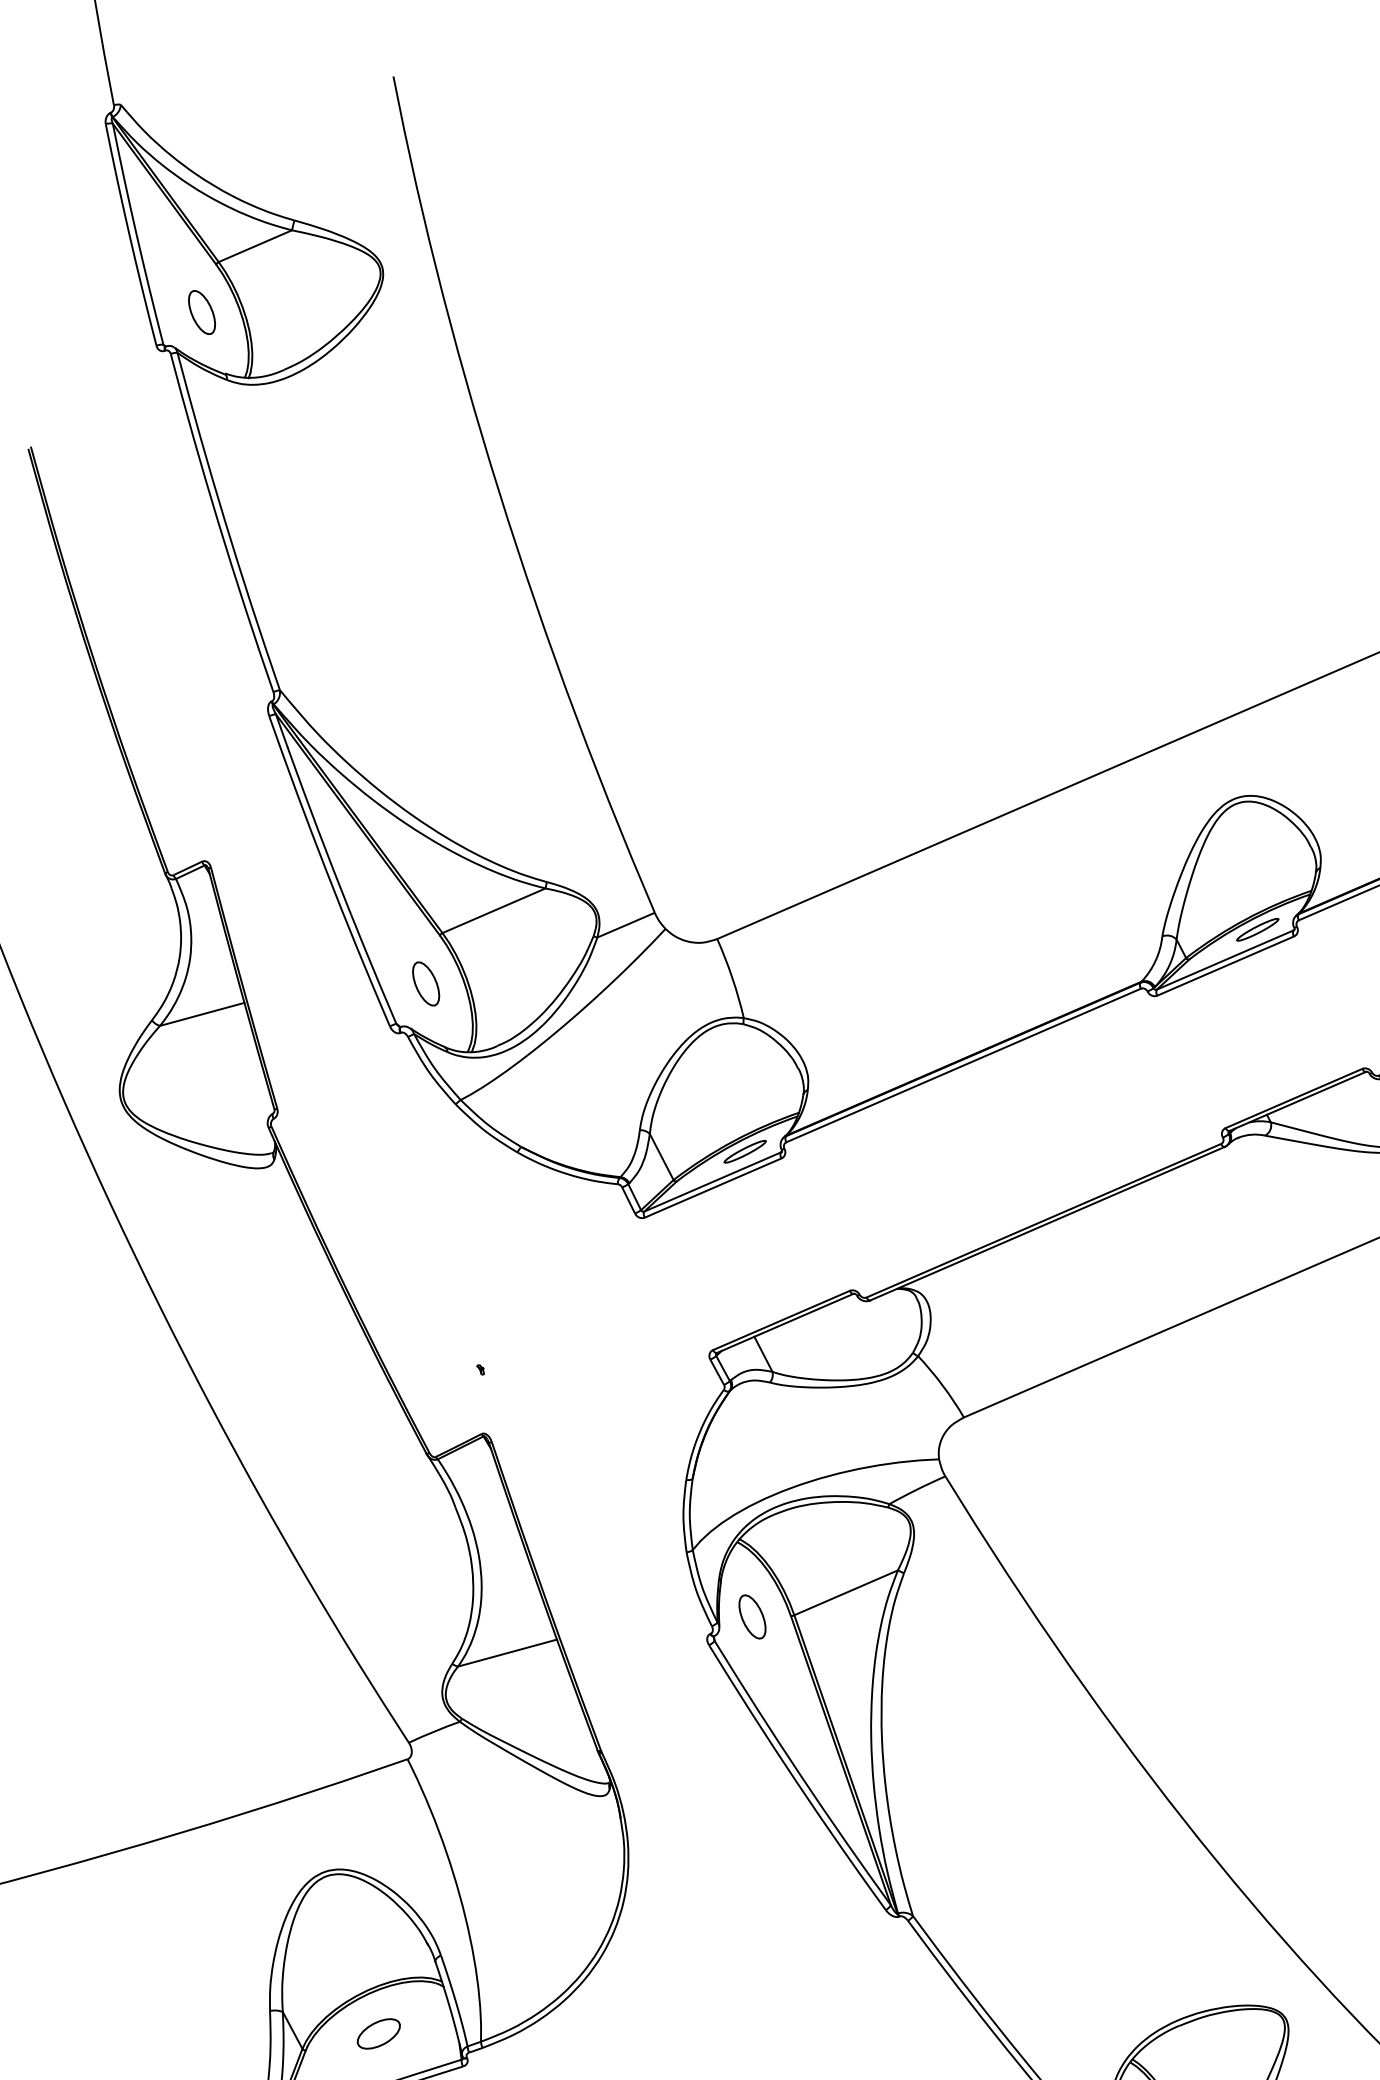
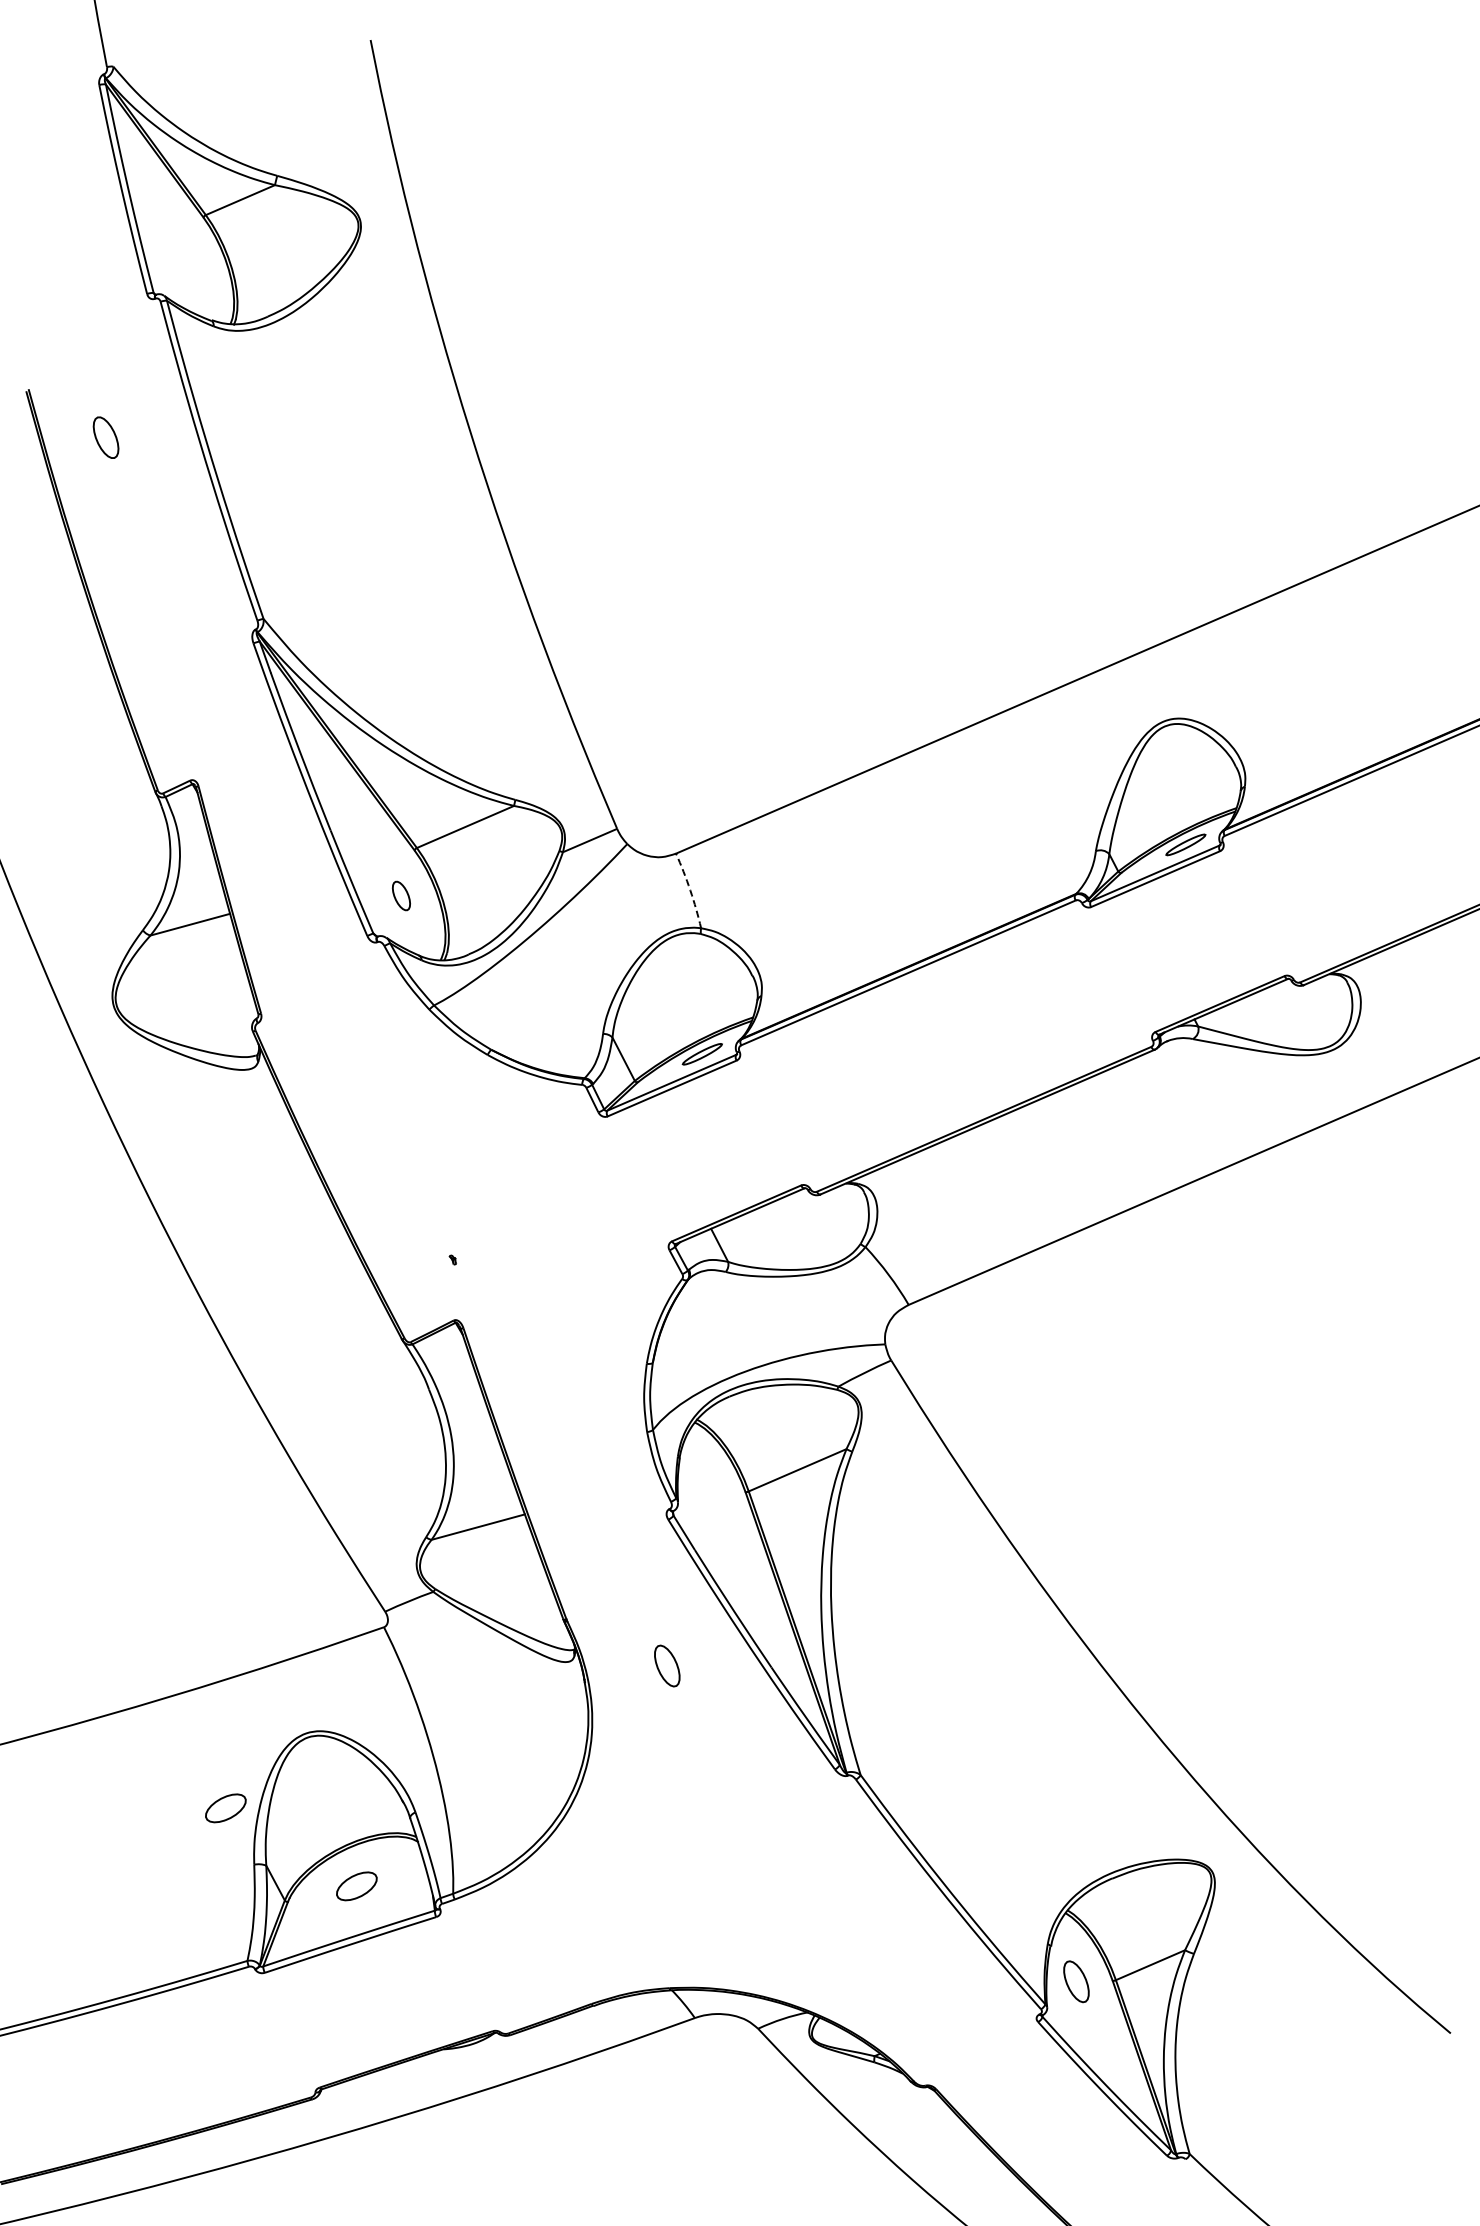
part: (201, 312) -> (105, 437), moved
arc: (732, 978) -> (690, 890), solid -> dashed
part: (426, 983) -> (401, 895), size x0.7
part: (752, 1616) -> (667, 1665), moved
part: (239, 1951) -> (225, 1808), added

